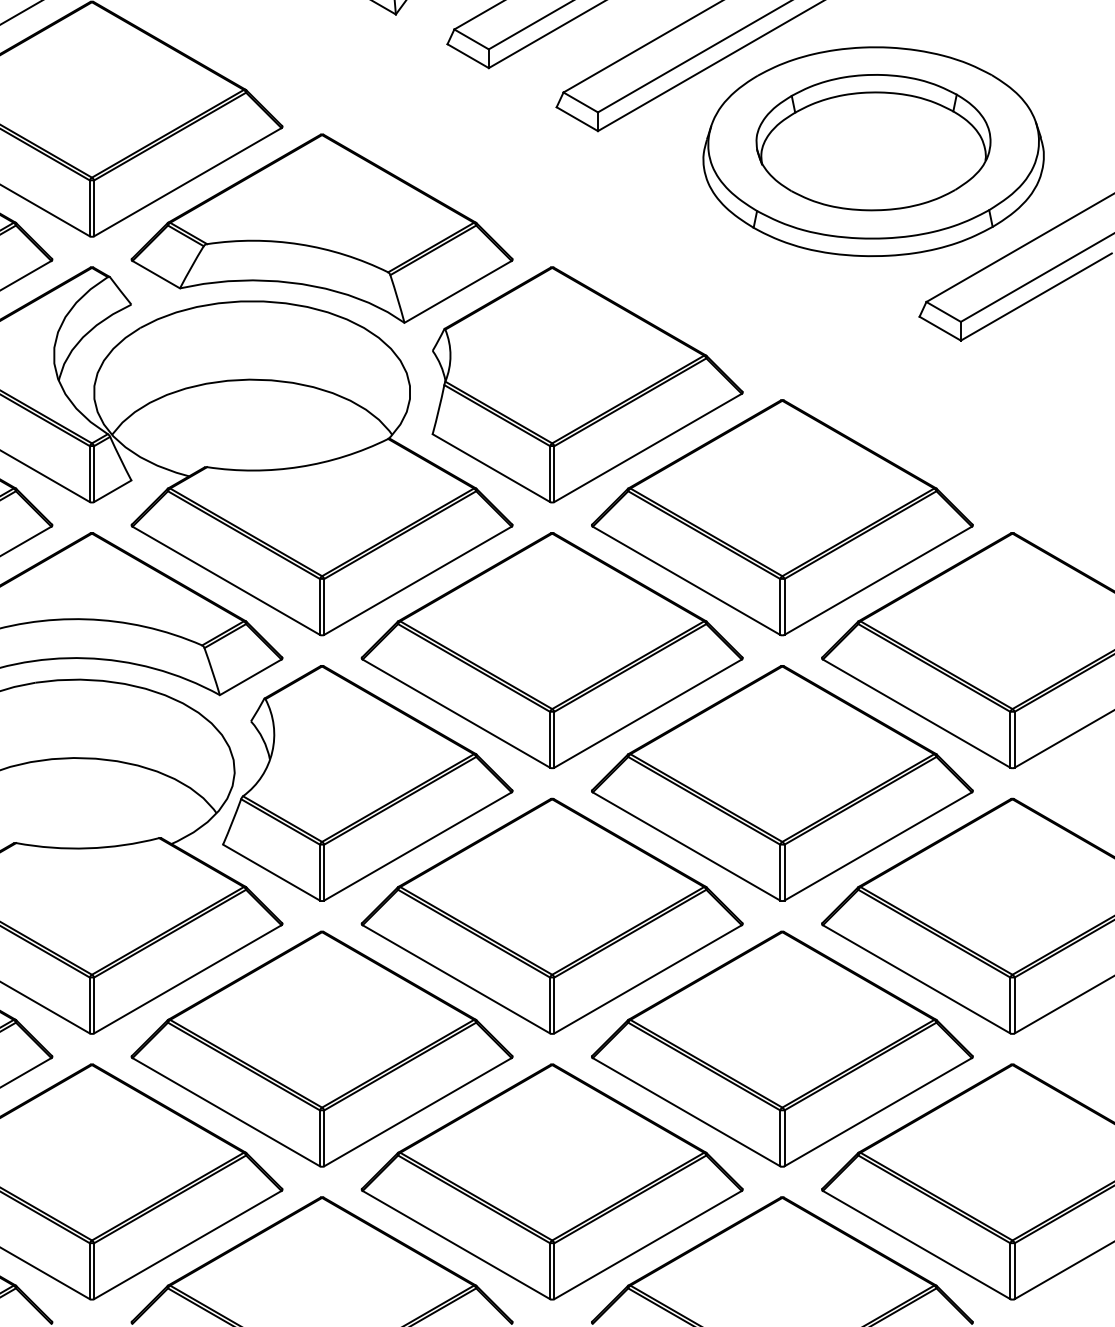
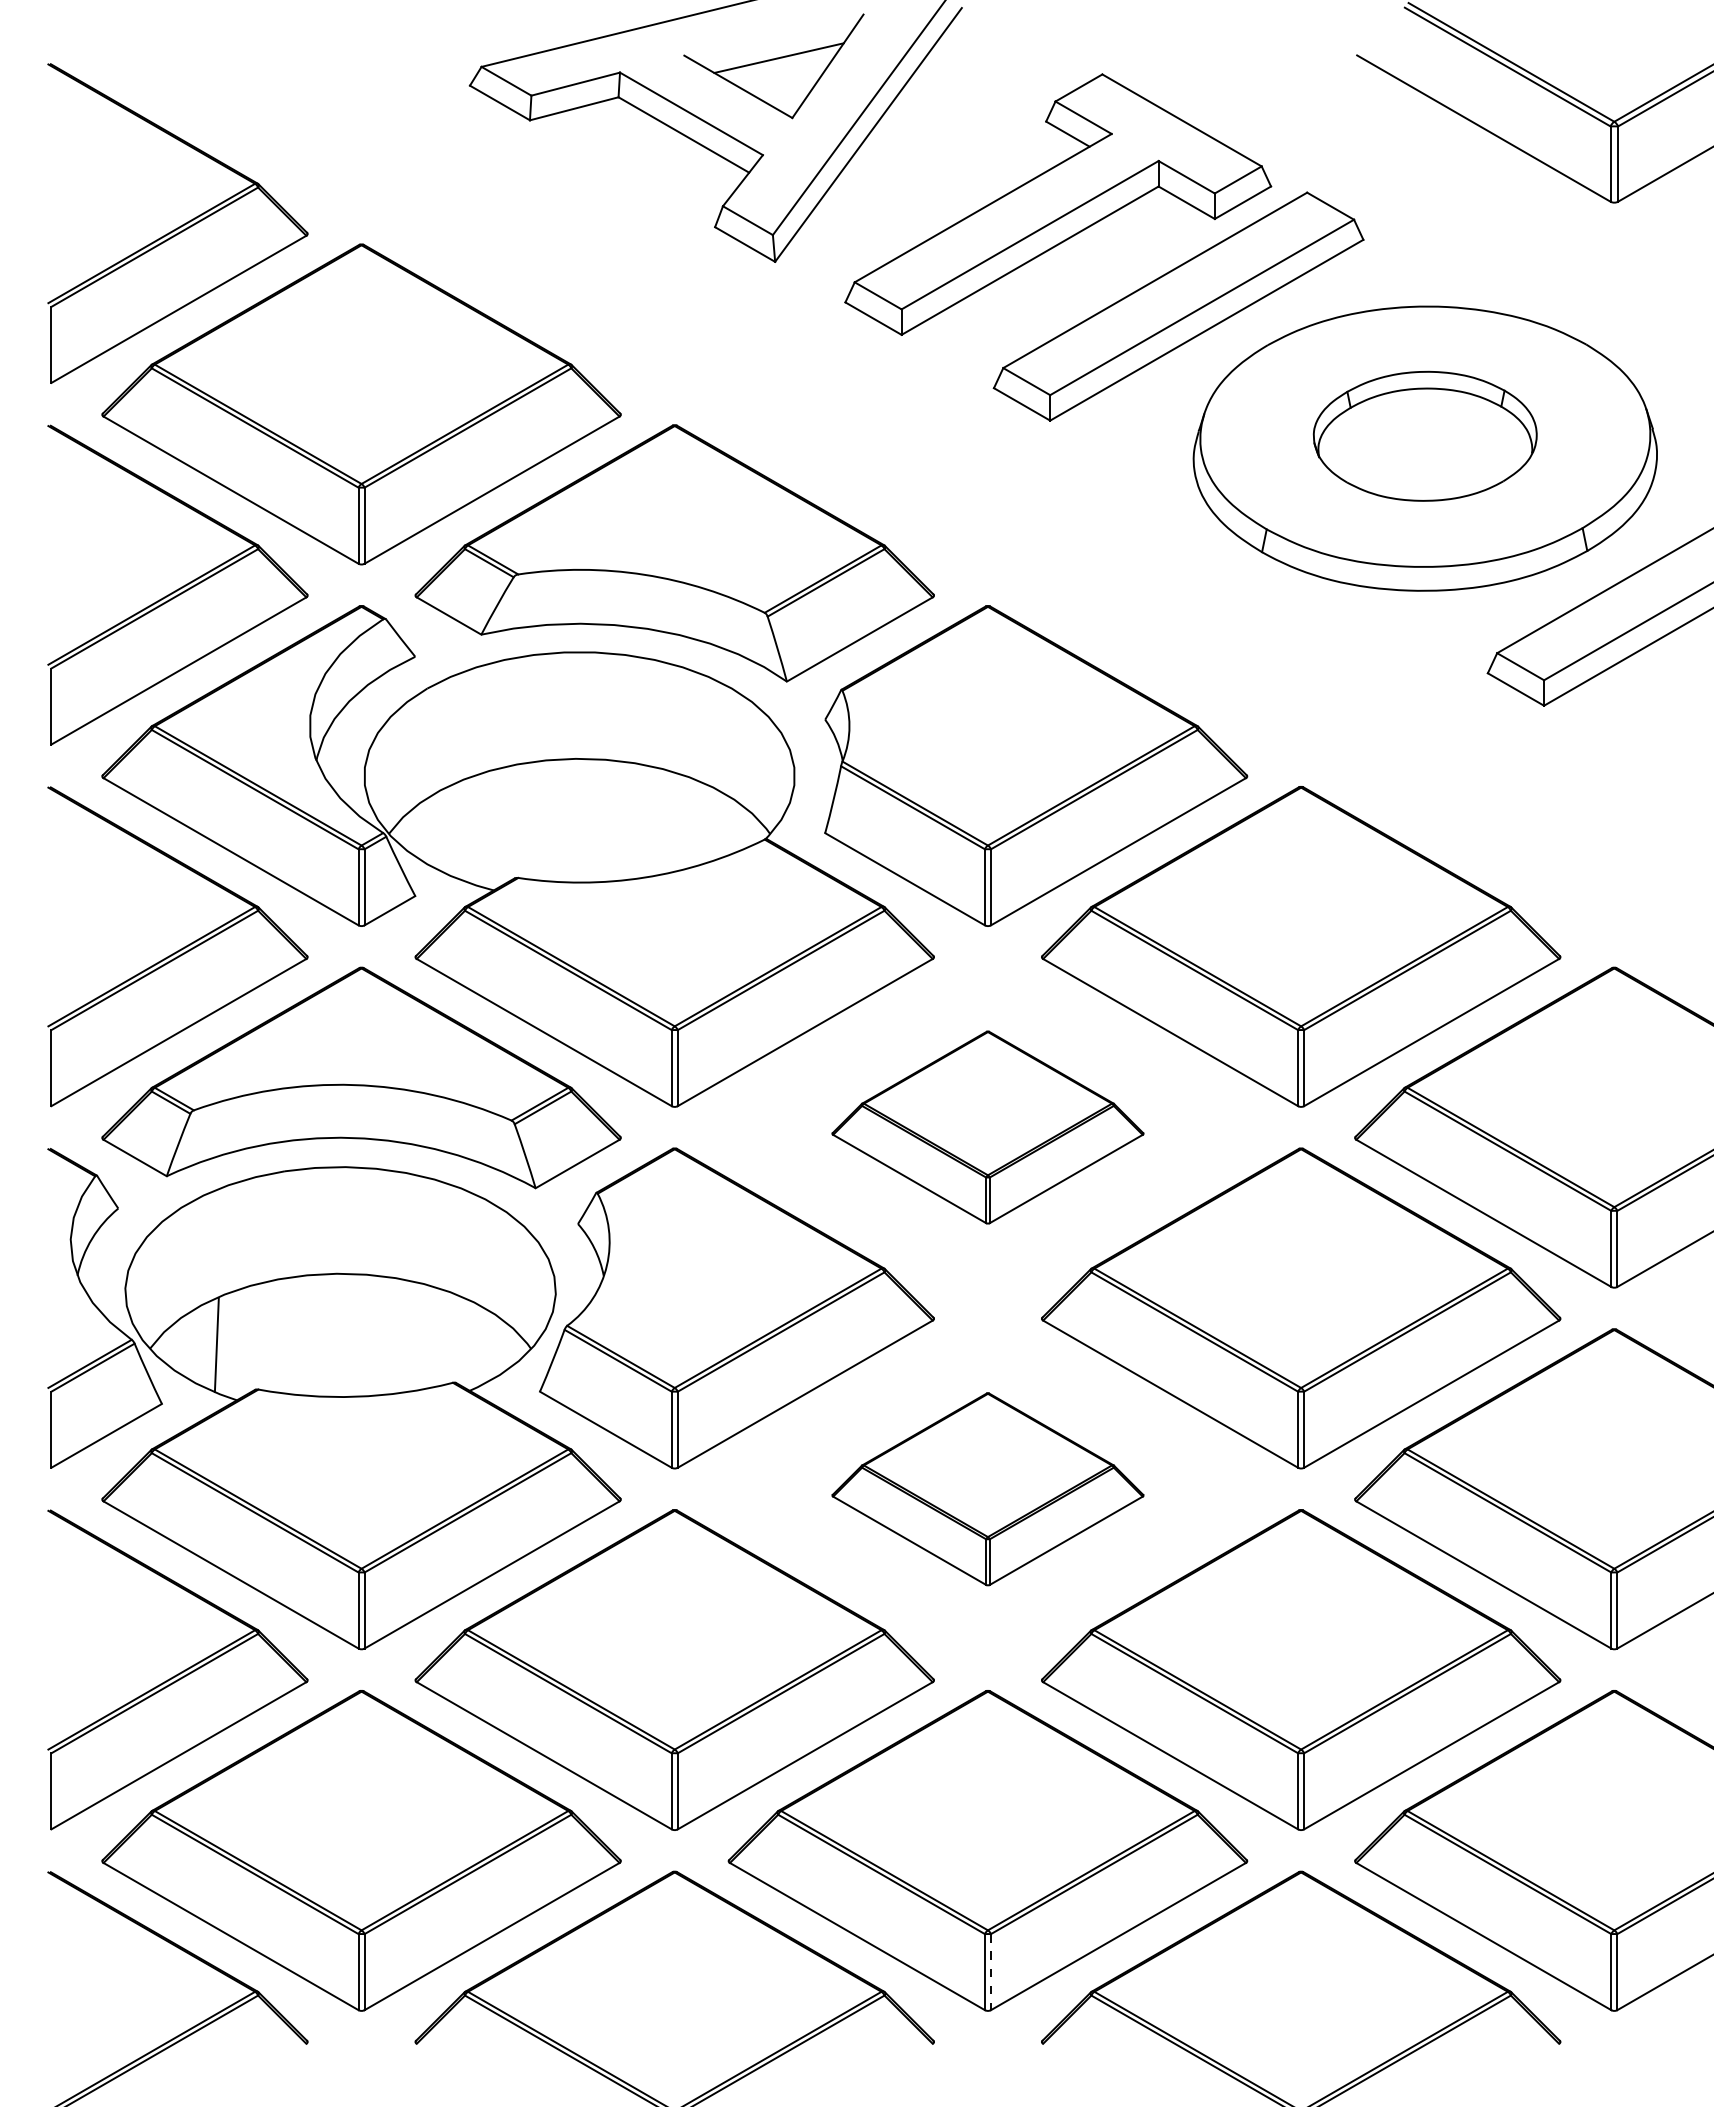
part: (873, 142) -> (1425, 436), size x0.7
part: (551, 650) -> (987, 1127), size x0.6
part: (551, 916) -> (987, 1489), size x0.6
line: (554, 1271) -> (990, 1972), solid -> dashed

